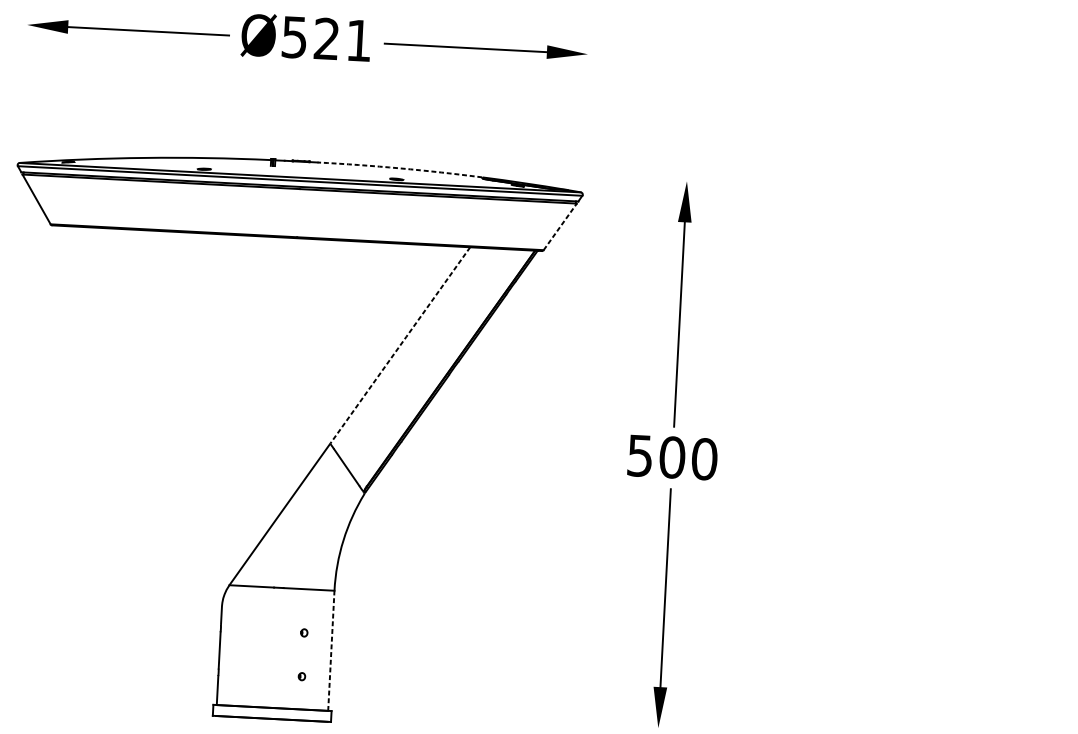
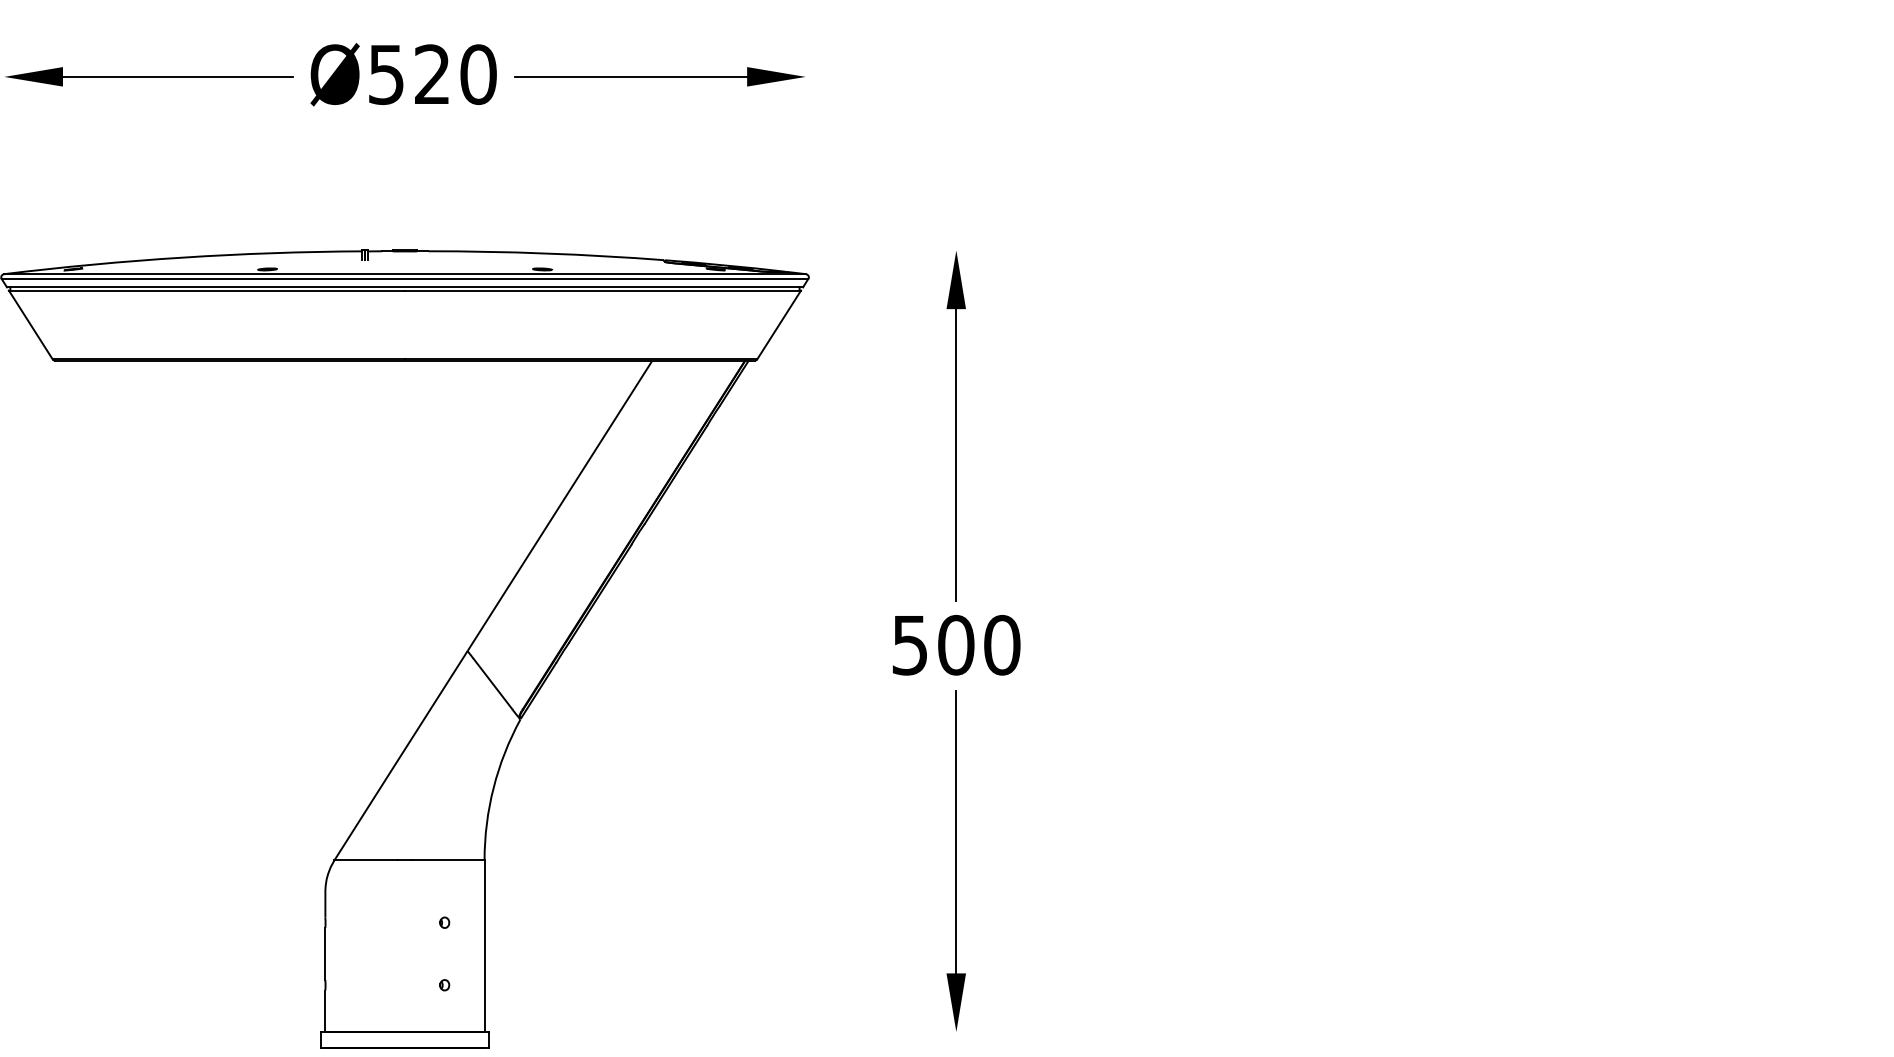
text: (359, 40) -> (478, 74), Ø521 -> Ø520
arc: (400, 168) -> (546, 253), dashed -> solid
line: (560, 226) -> (779, 324), dashed -> solid
line: (400, 345) -> (560, 505), dashed -> solid
line: (331, 651) -> (484, 946), dashed -> solid

